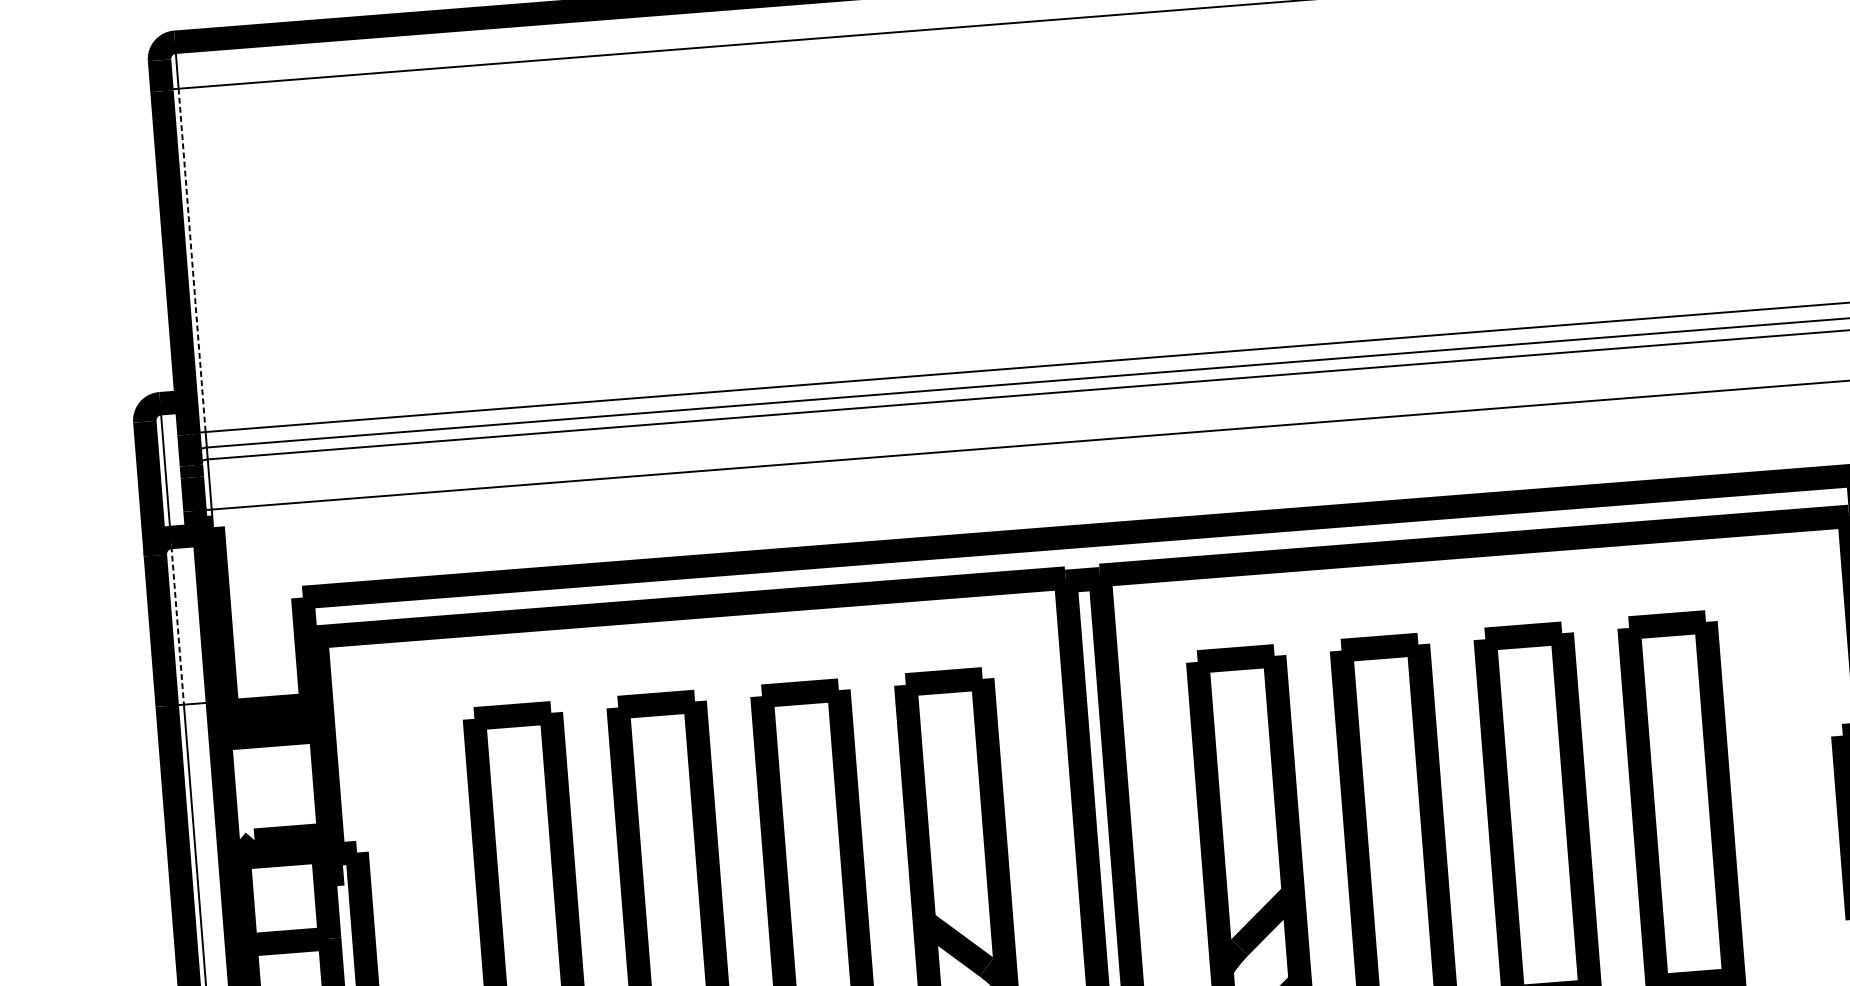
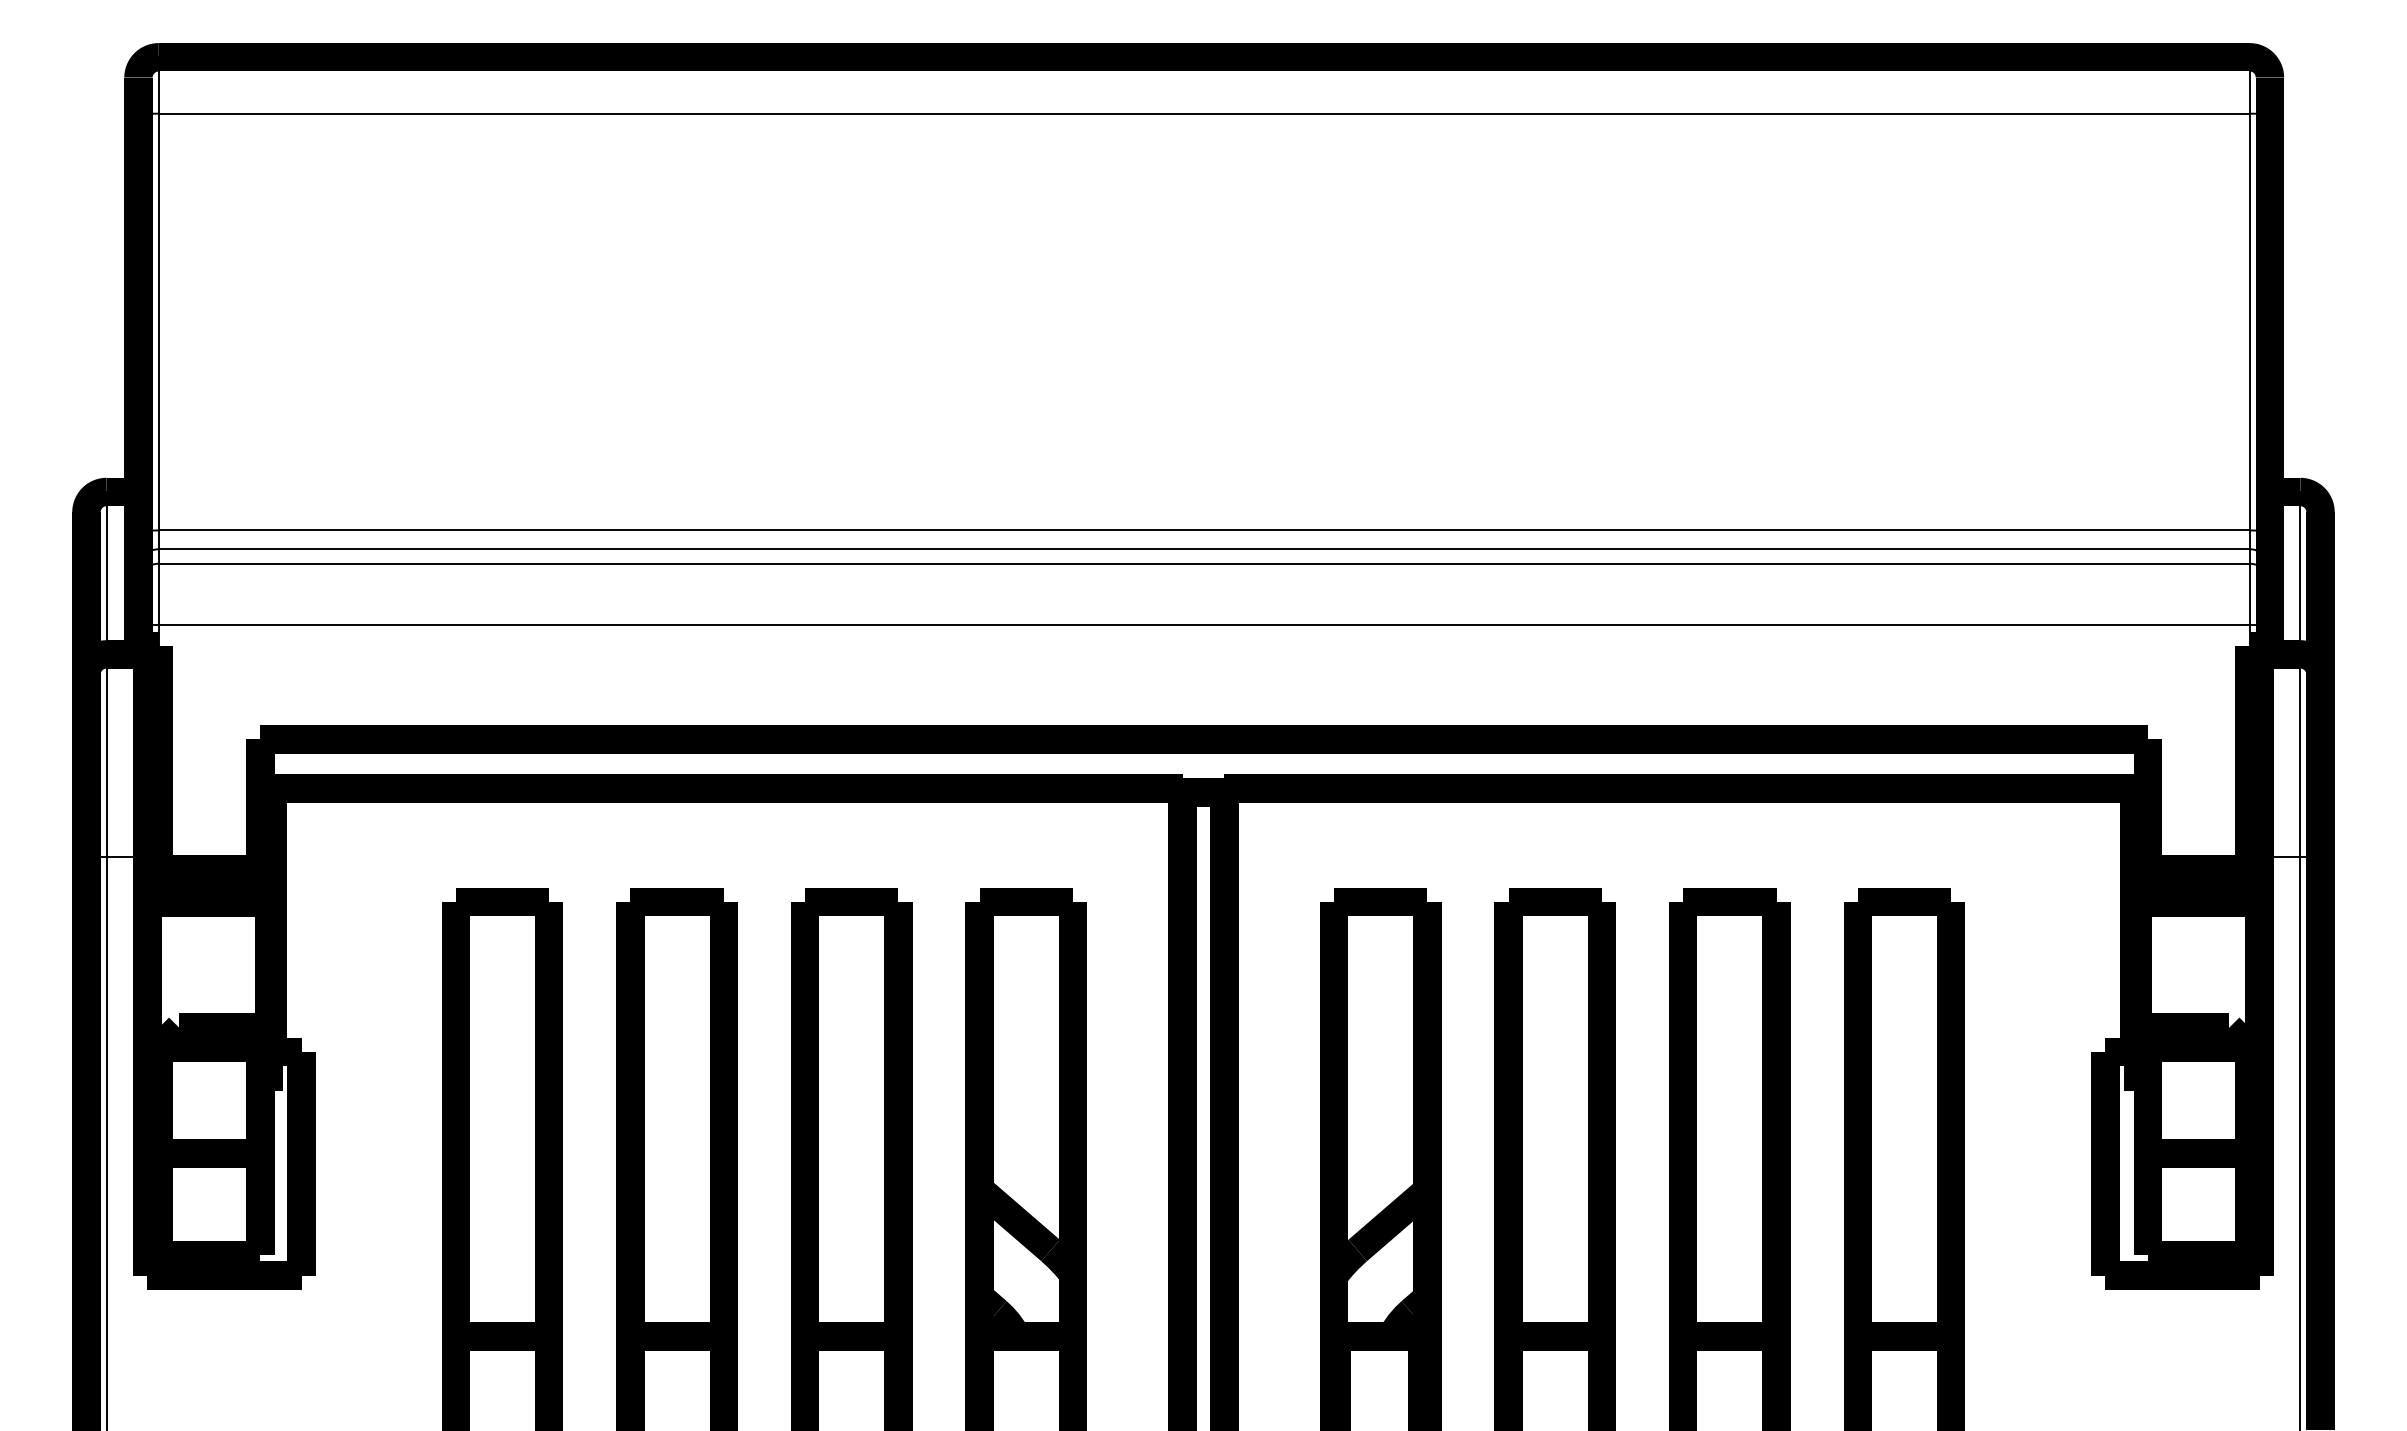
line: (191, 260) -> (158, 322), dashed -> solid
line: (177, 621) -> (106, 756), dashed -> solid

